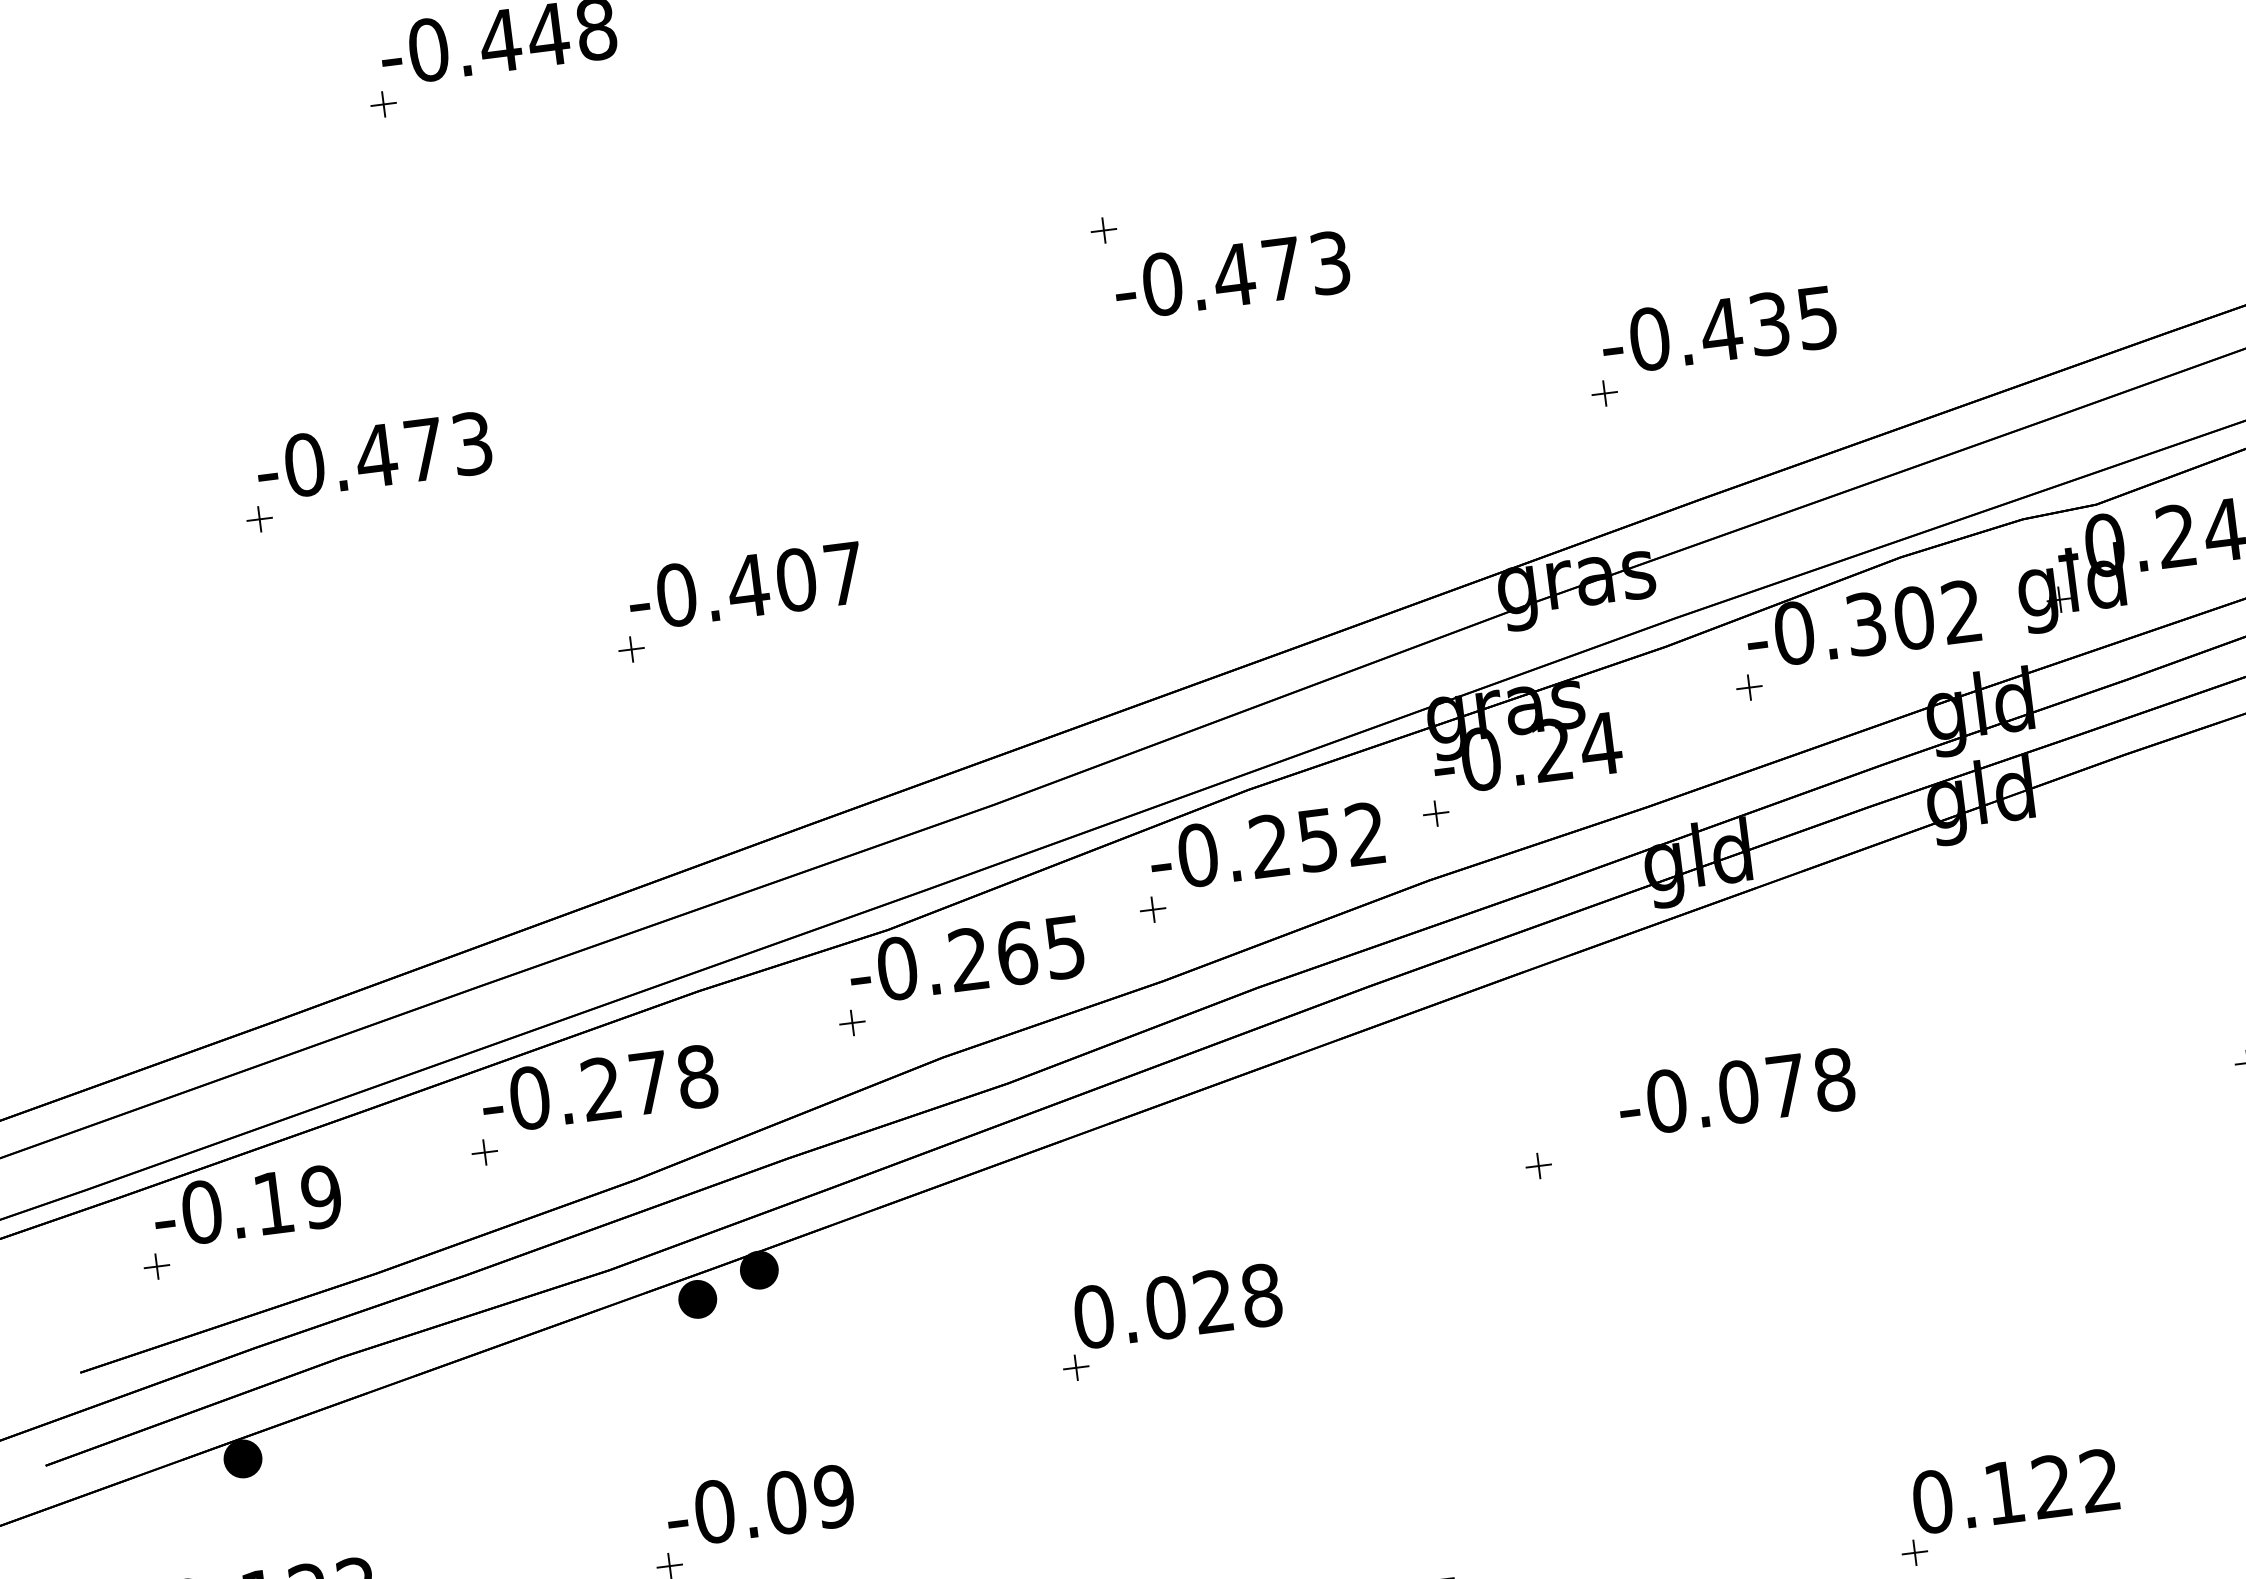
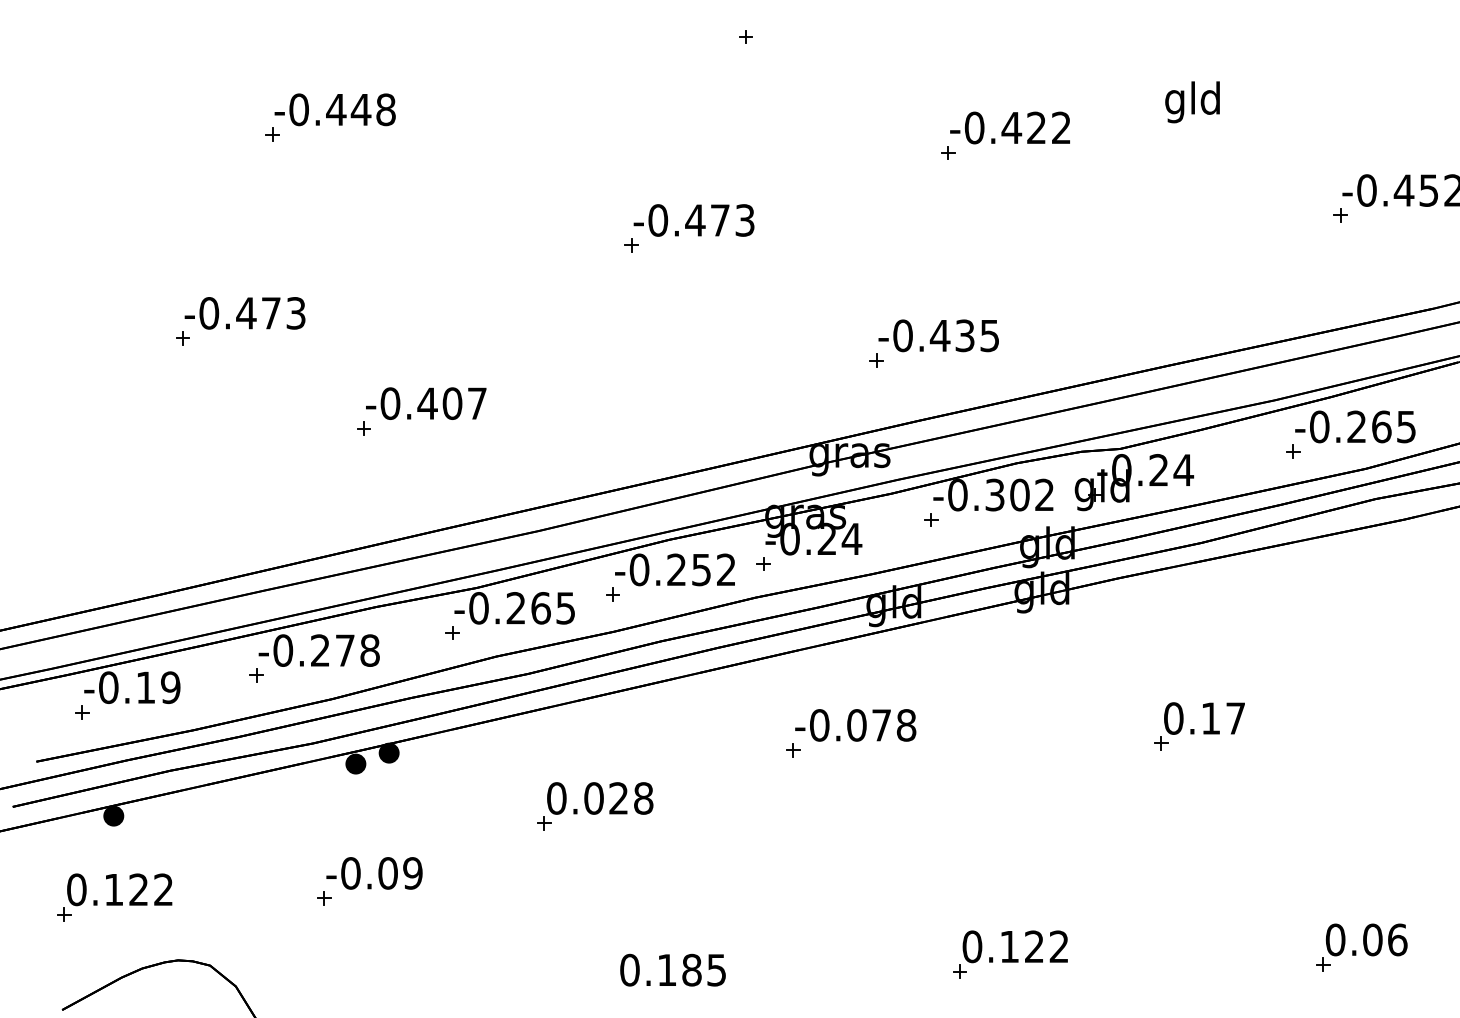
text: (1230, 275) -> (693, 220), moved
text: (1735, 1092) -> (855, 725), moved

